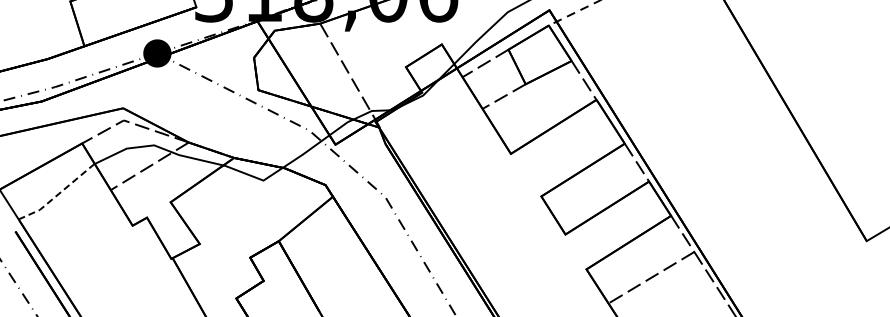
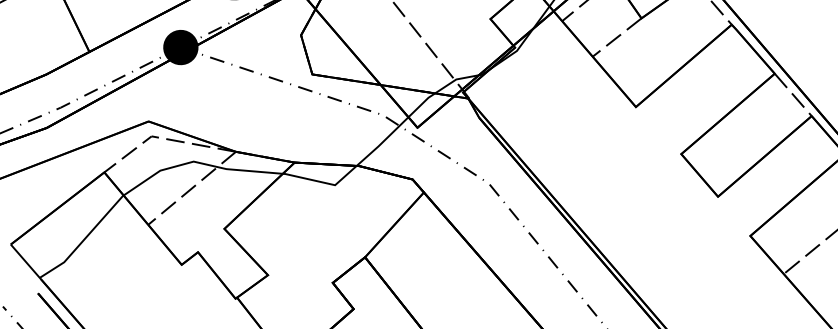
line: (58, 194) -> (84, 239), dashed -> solid

